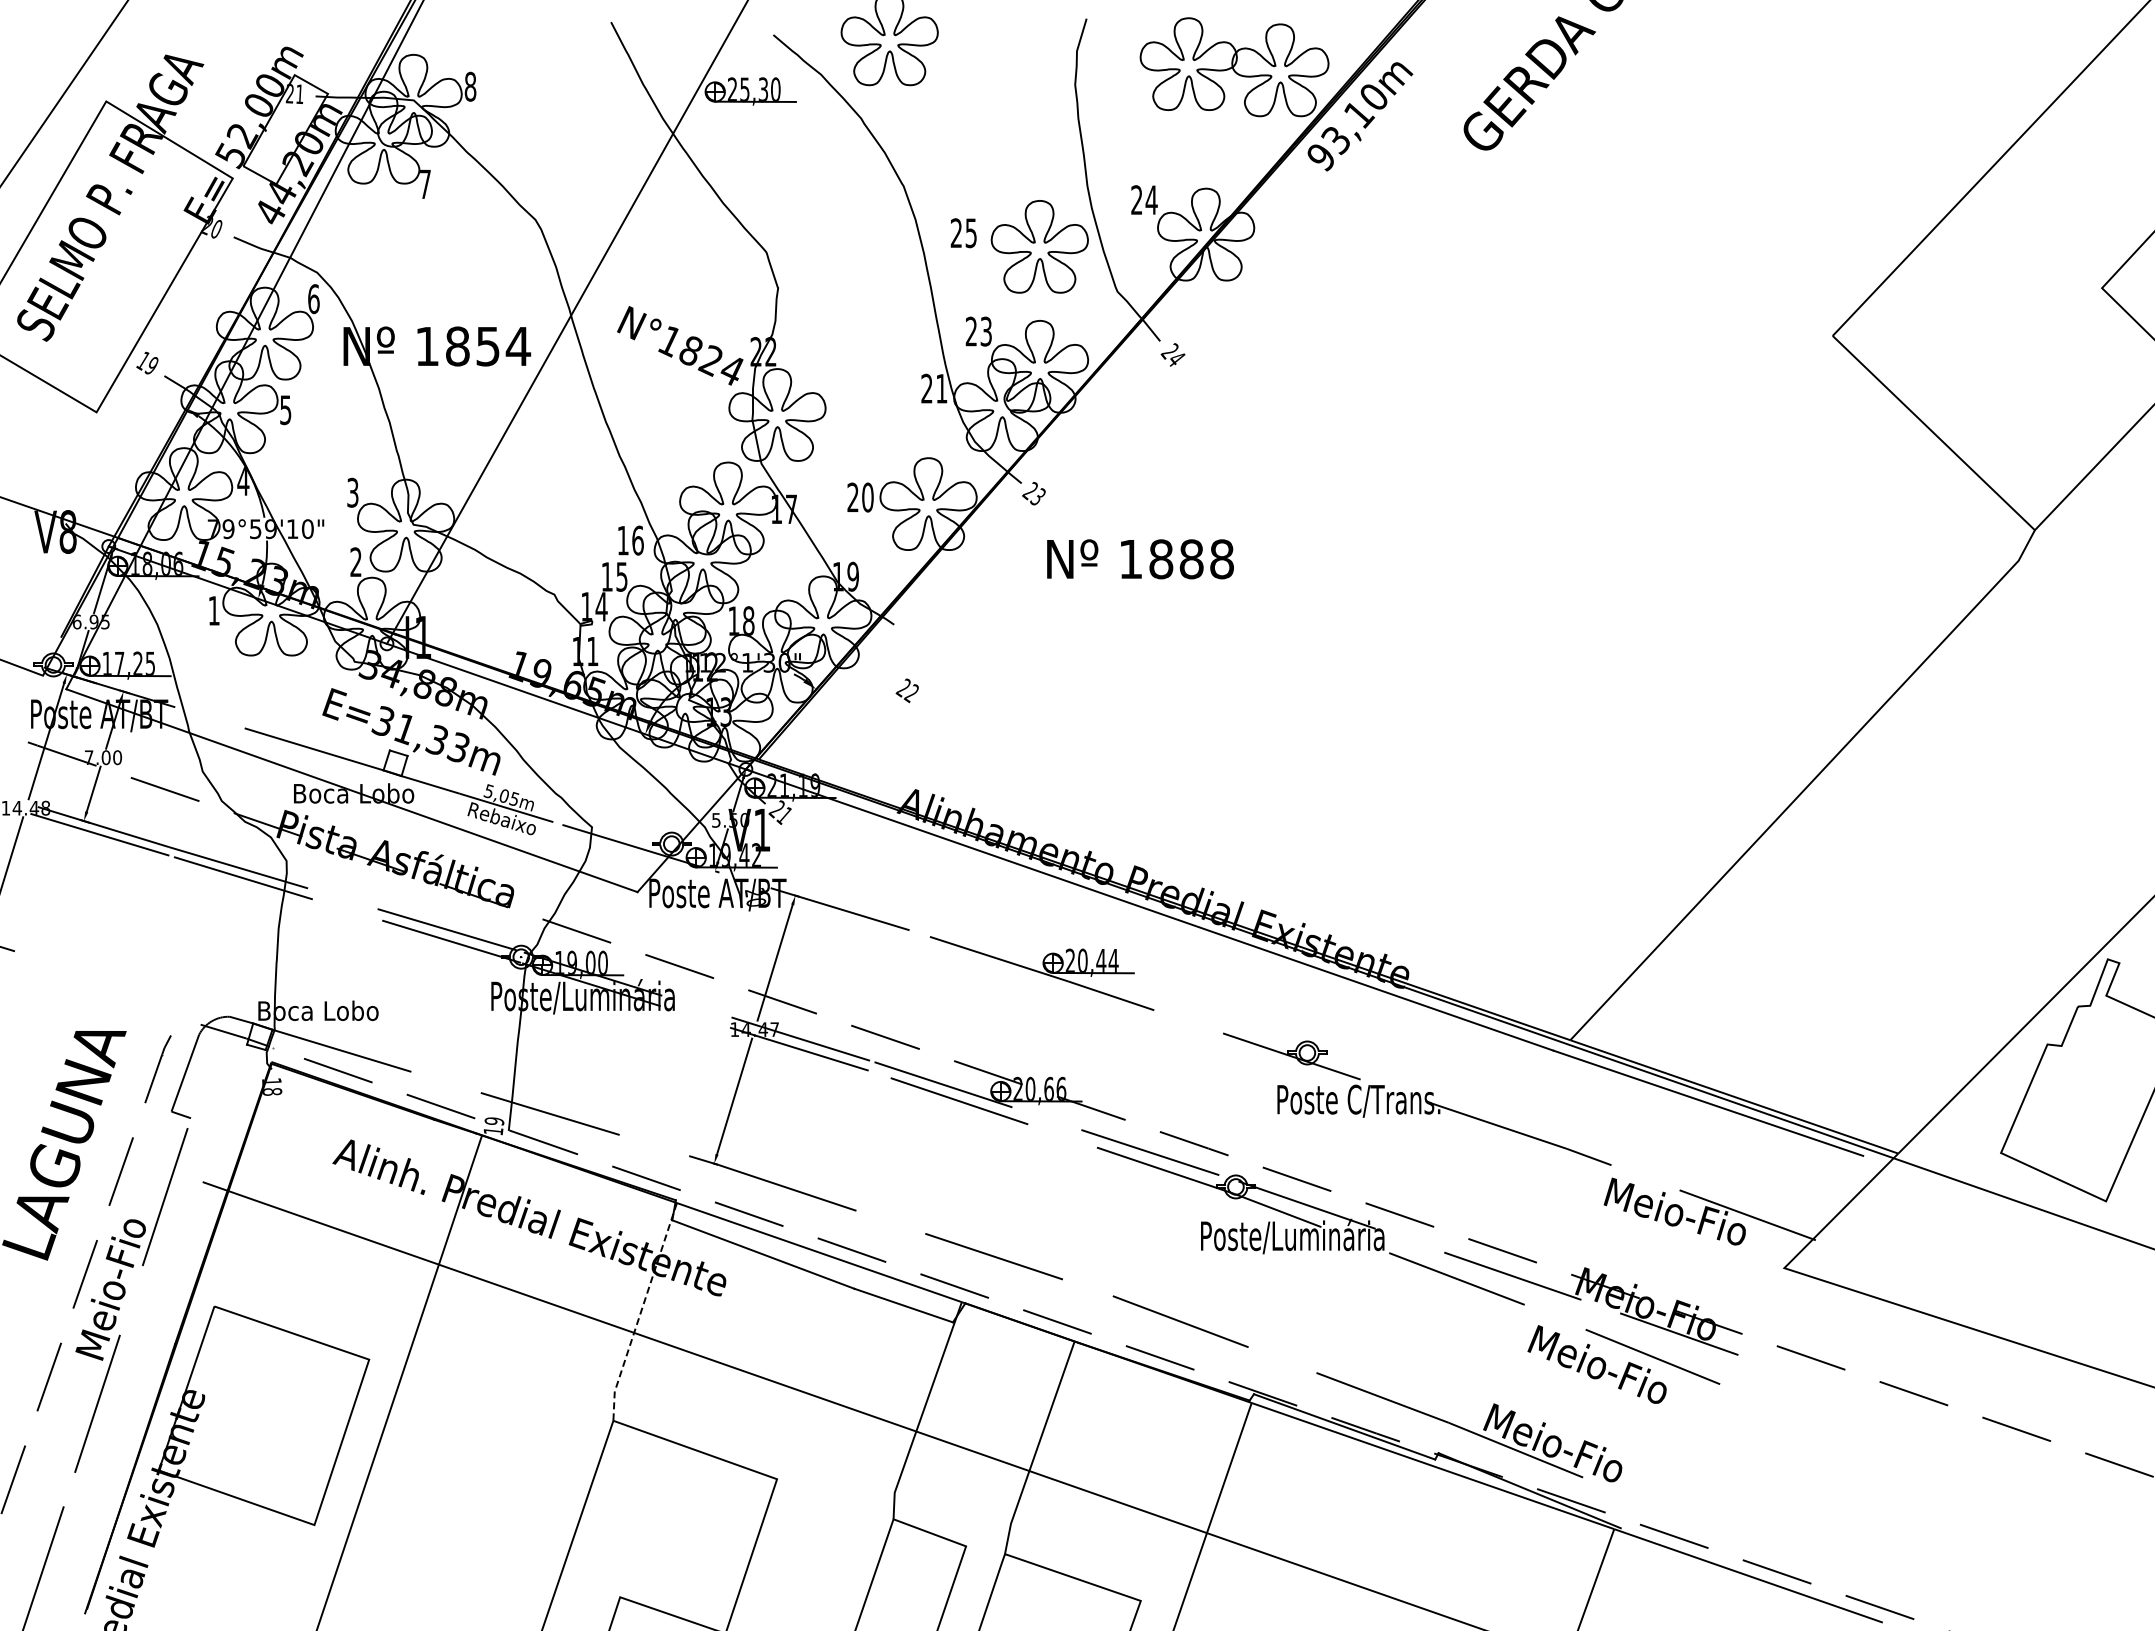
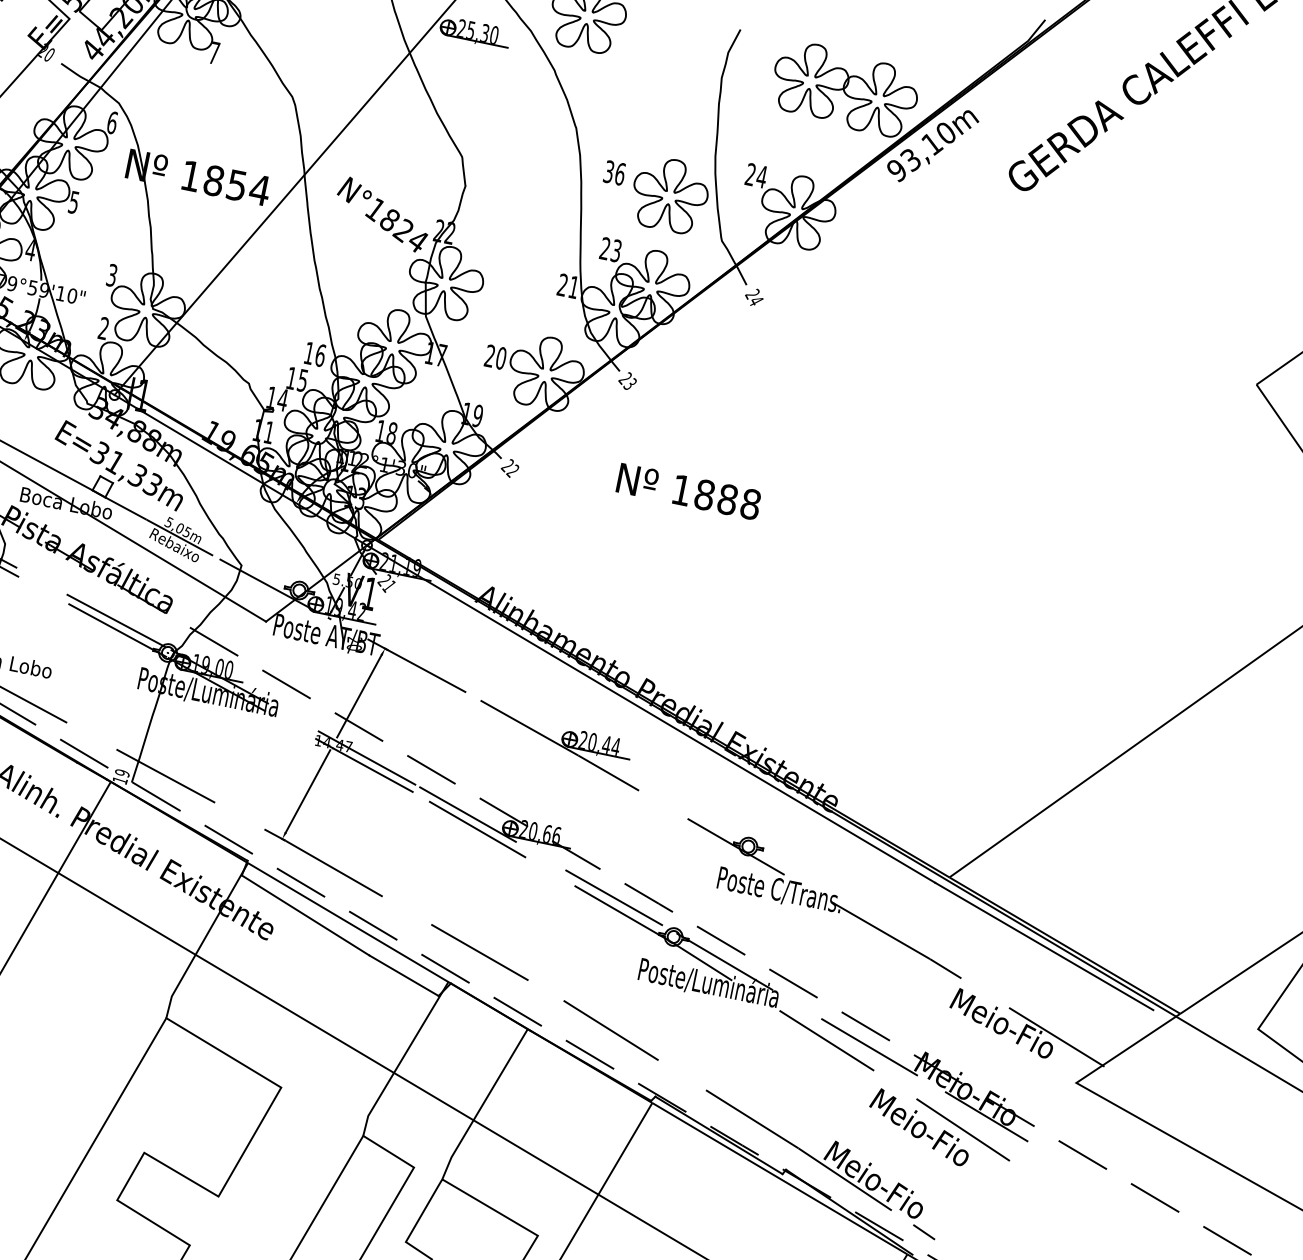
text: (963, 233) -> (614, 173), 25 -> 36
text: (1140, 559) -> (689, 491), moved
text: (906, 690) -> (509, 468), moved
line: (640, 1312) -> (203, 940), dashed -> solid
line: (1629, 1496) -> (923, 1231), added

